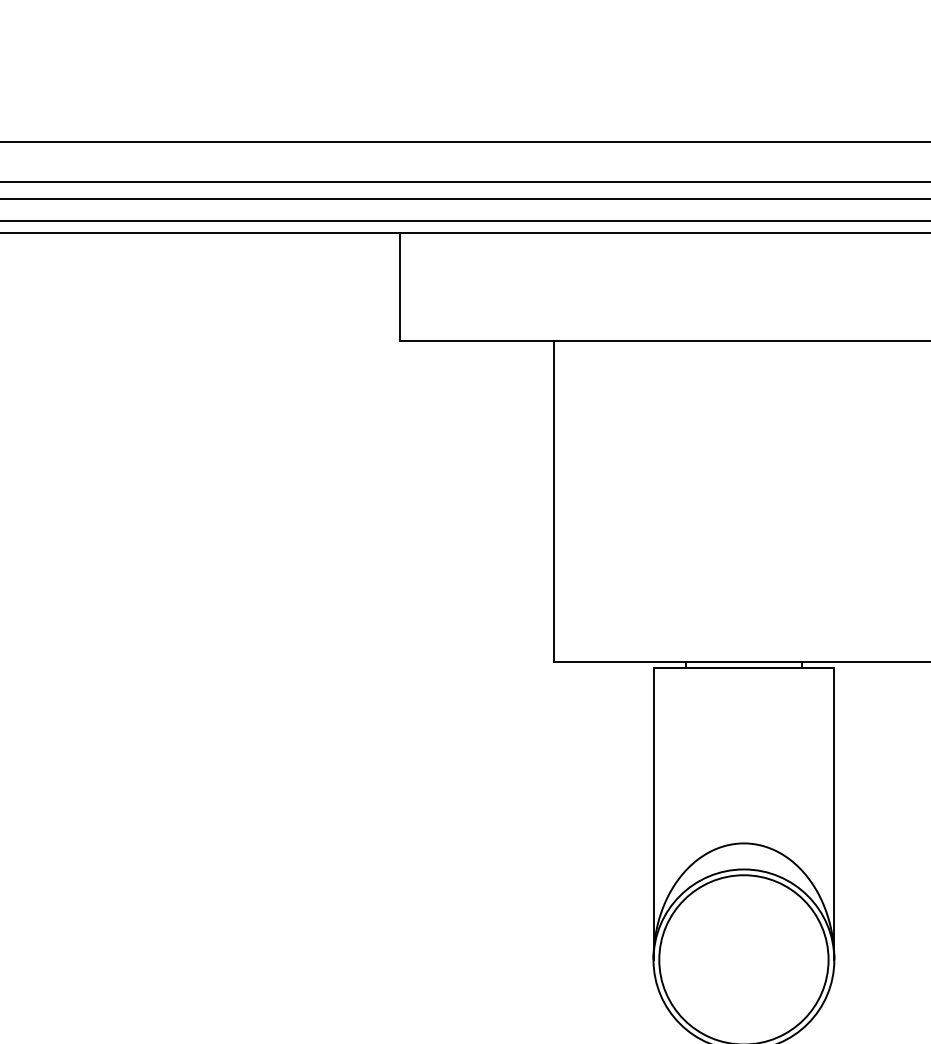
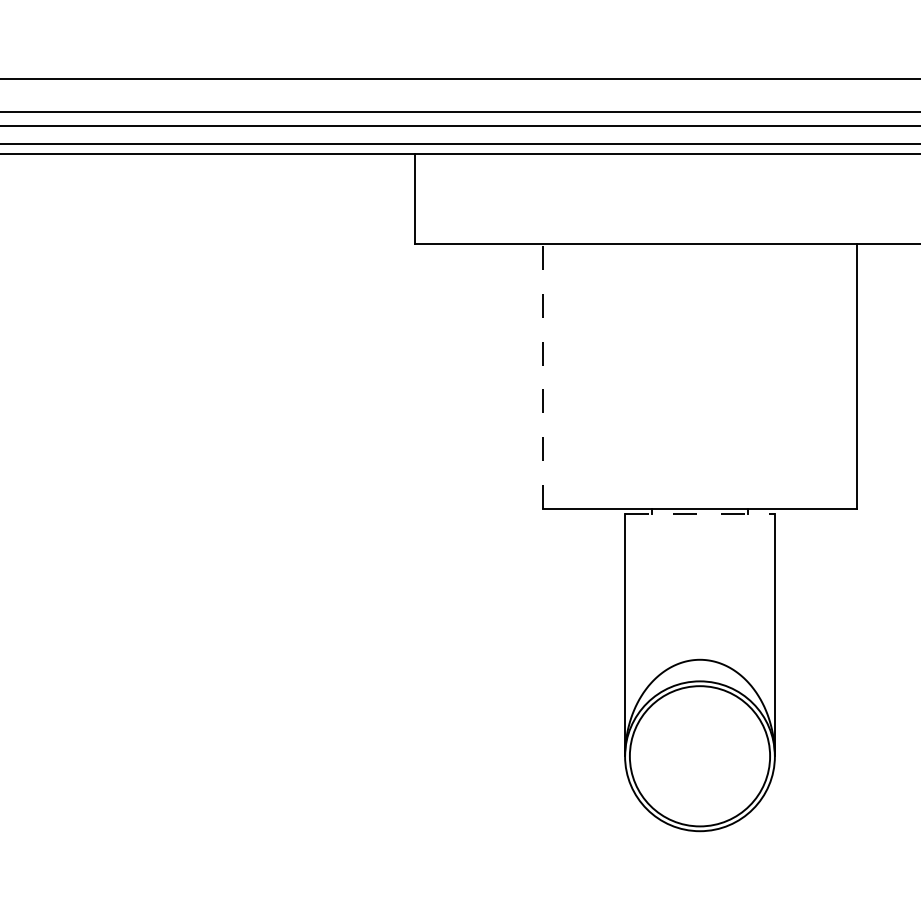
line: (553, 501) -> (542, 376), solid -> dashed
line: (743, 668) -> (699, 514), solid -> dashed

